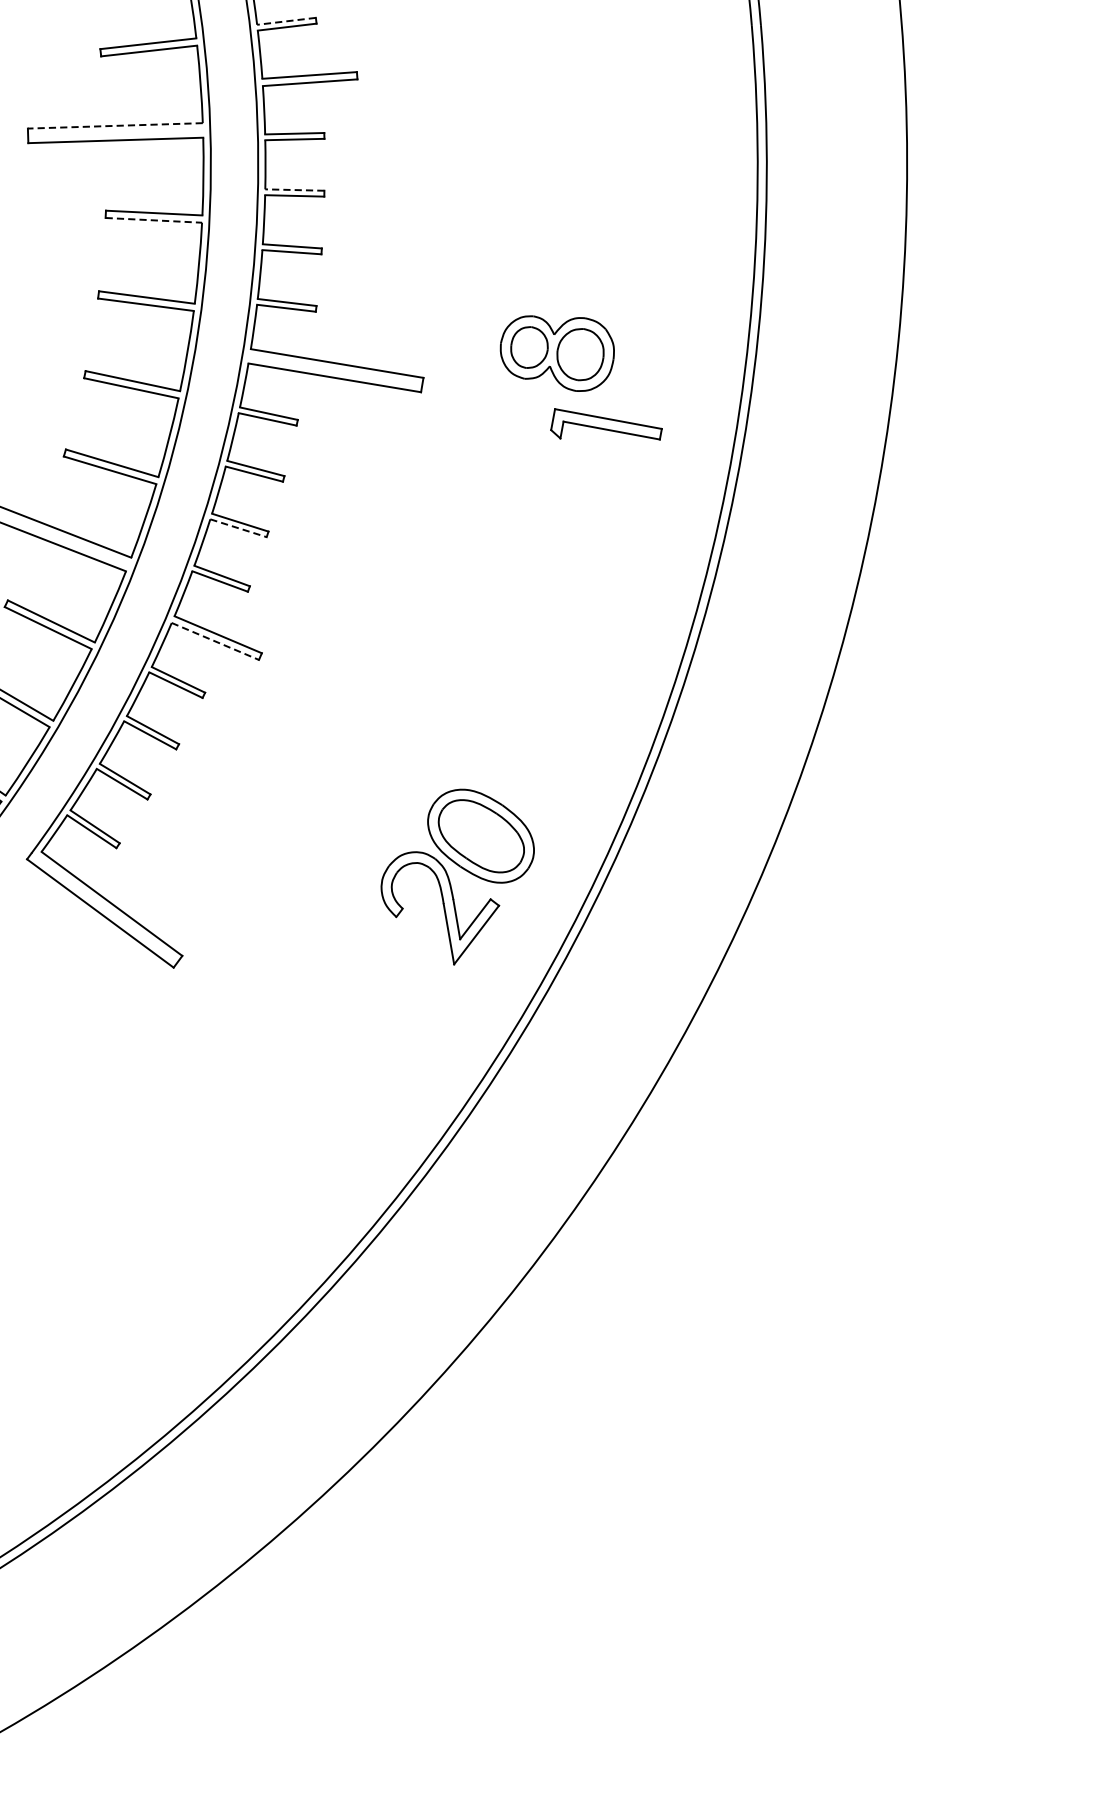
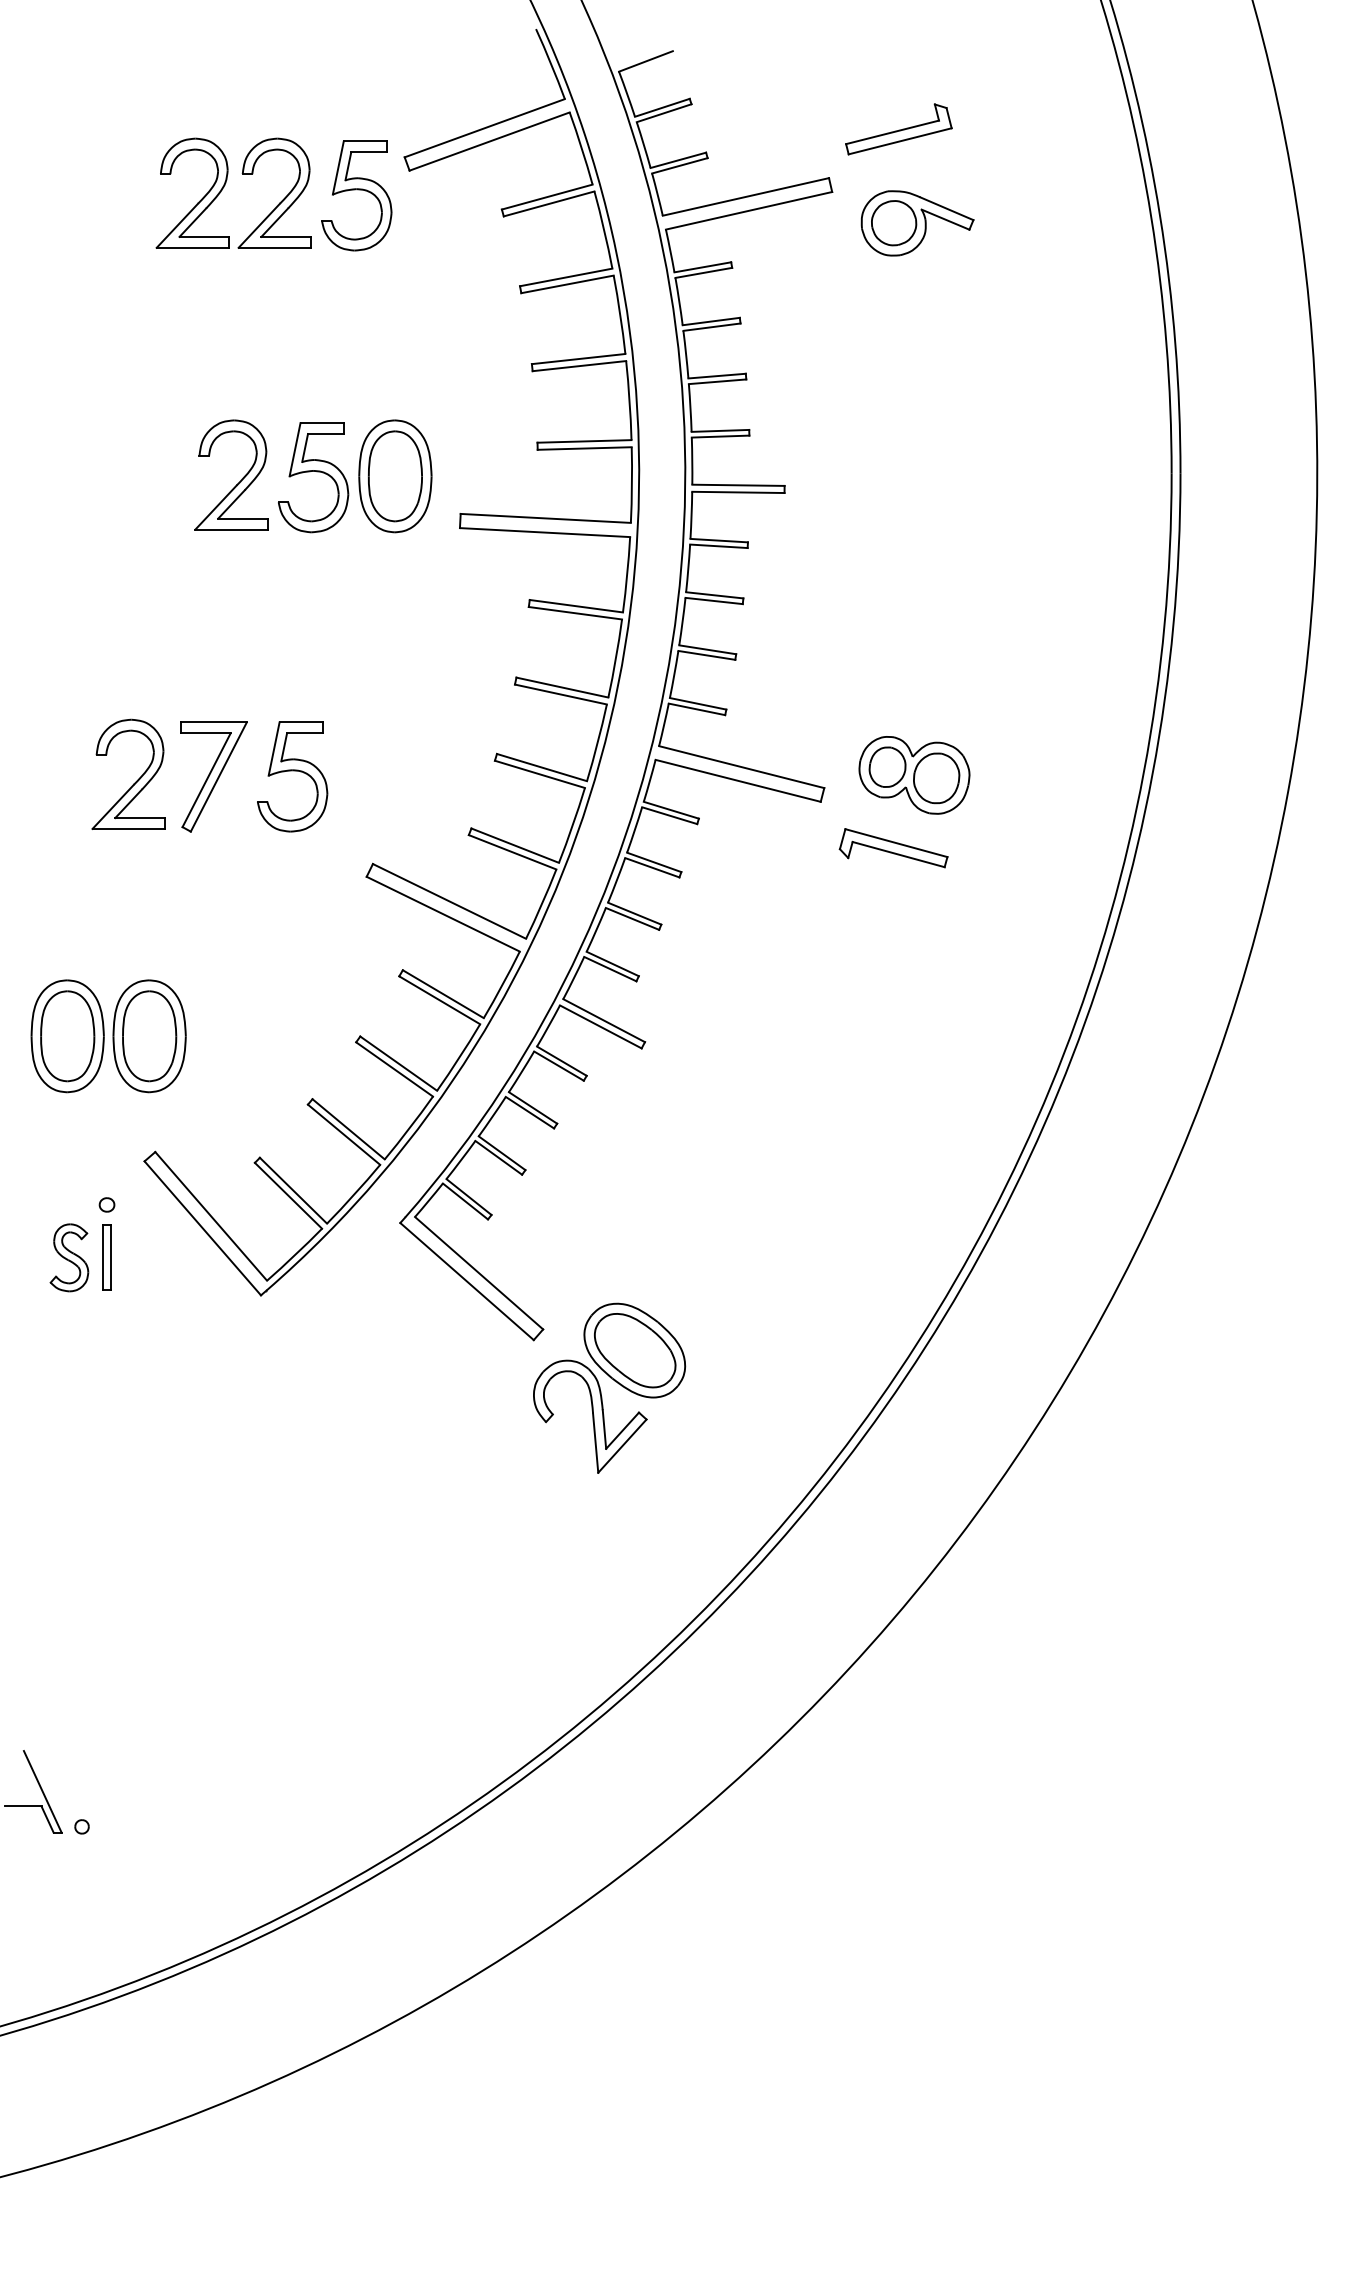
line: (286, 20) -> (720, 430), dashed -> solid
line: (115, 125) -> (545, 518), dashed -> solid
line: (294, 190) -> (714, 595), dashed -> solid
line: (153, 220) -> (575, 613), dashed -> solid
part: (557, 353) -> (914, 775), moved
part: (605, 424) -> (893, 848), moved
line: (238, 527) -> (632, 918), dashed -> solid
line: (216, 641) -> (601, 1027), dashed -> solid
part: (462, 869) -> (614, 1381), moved

